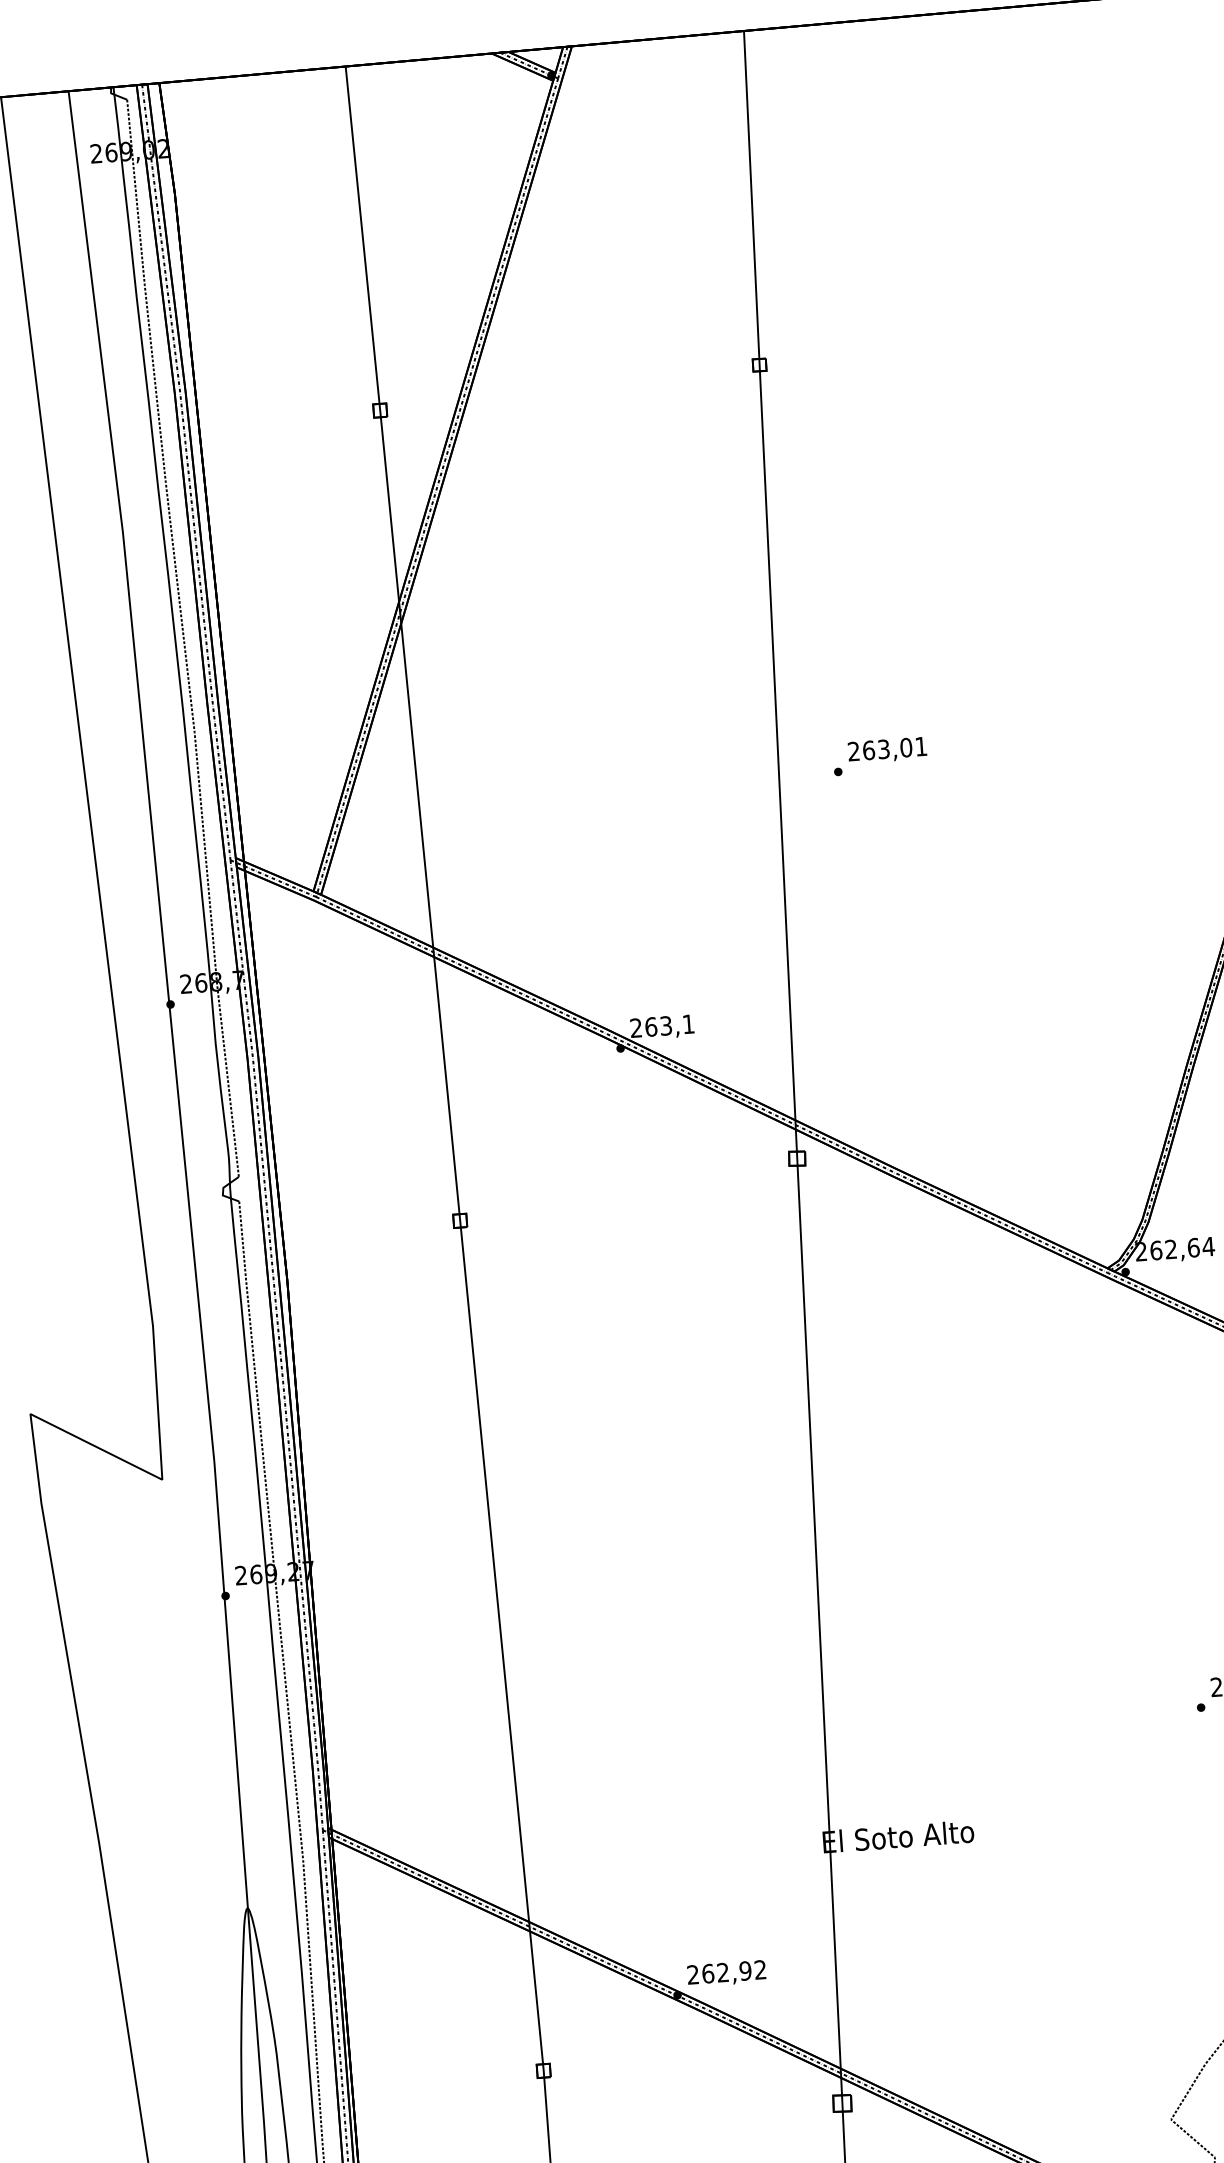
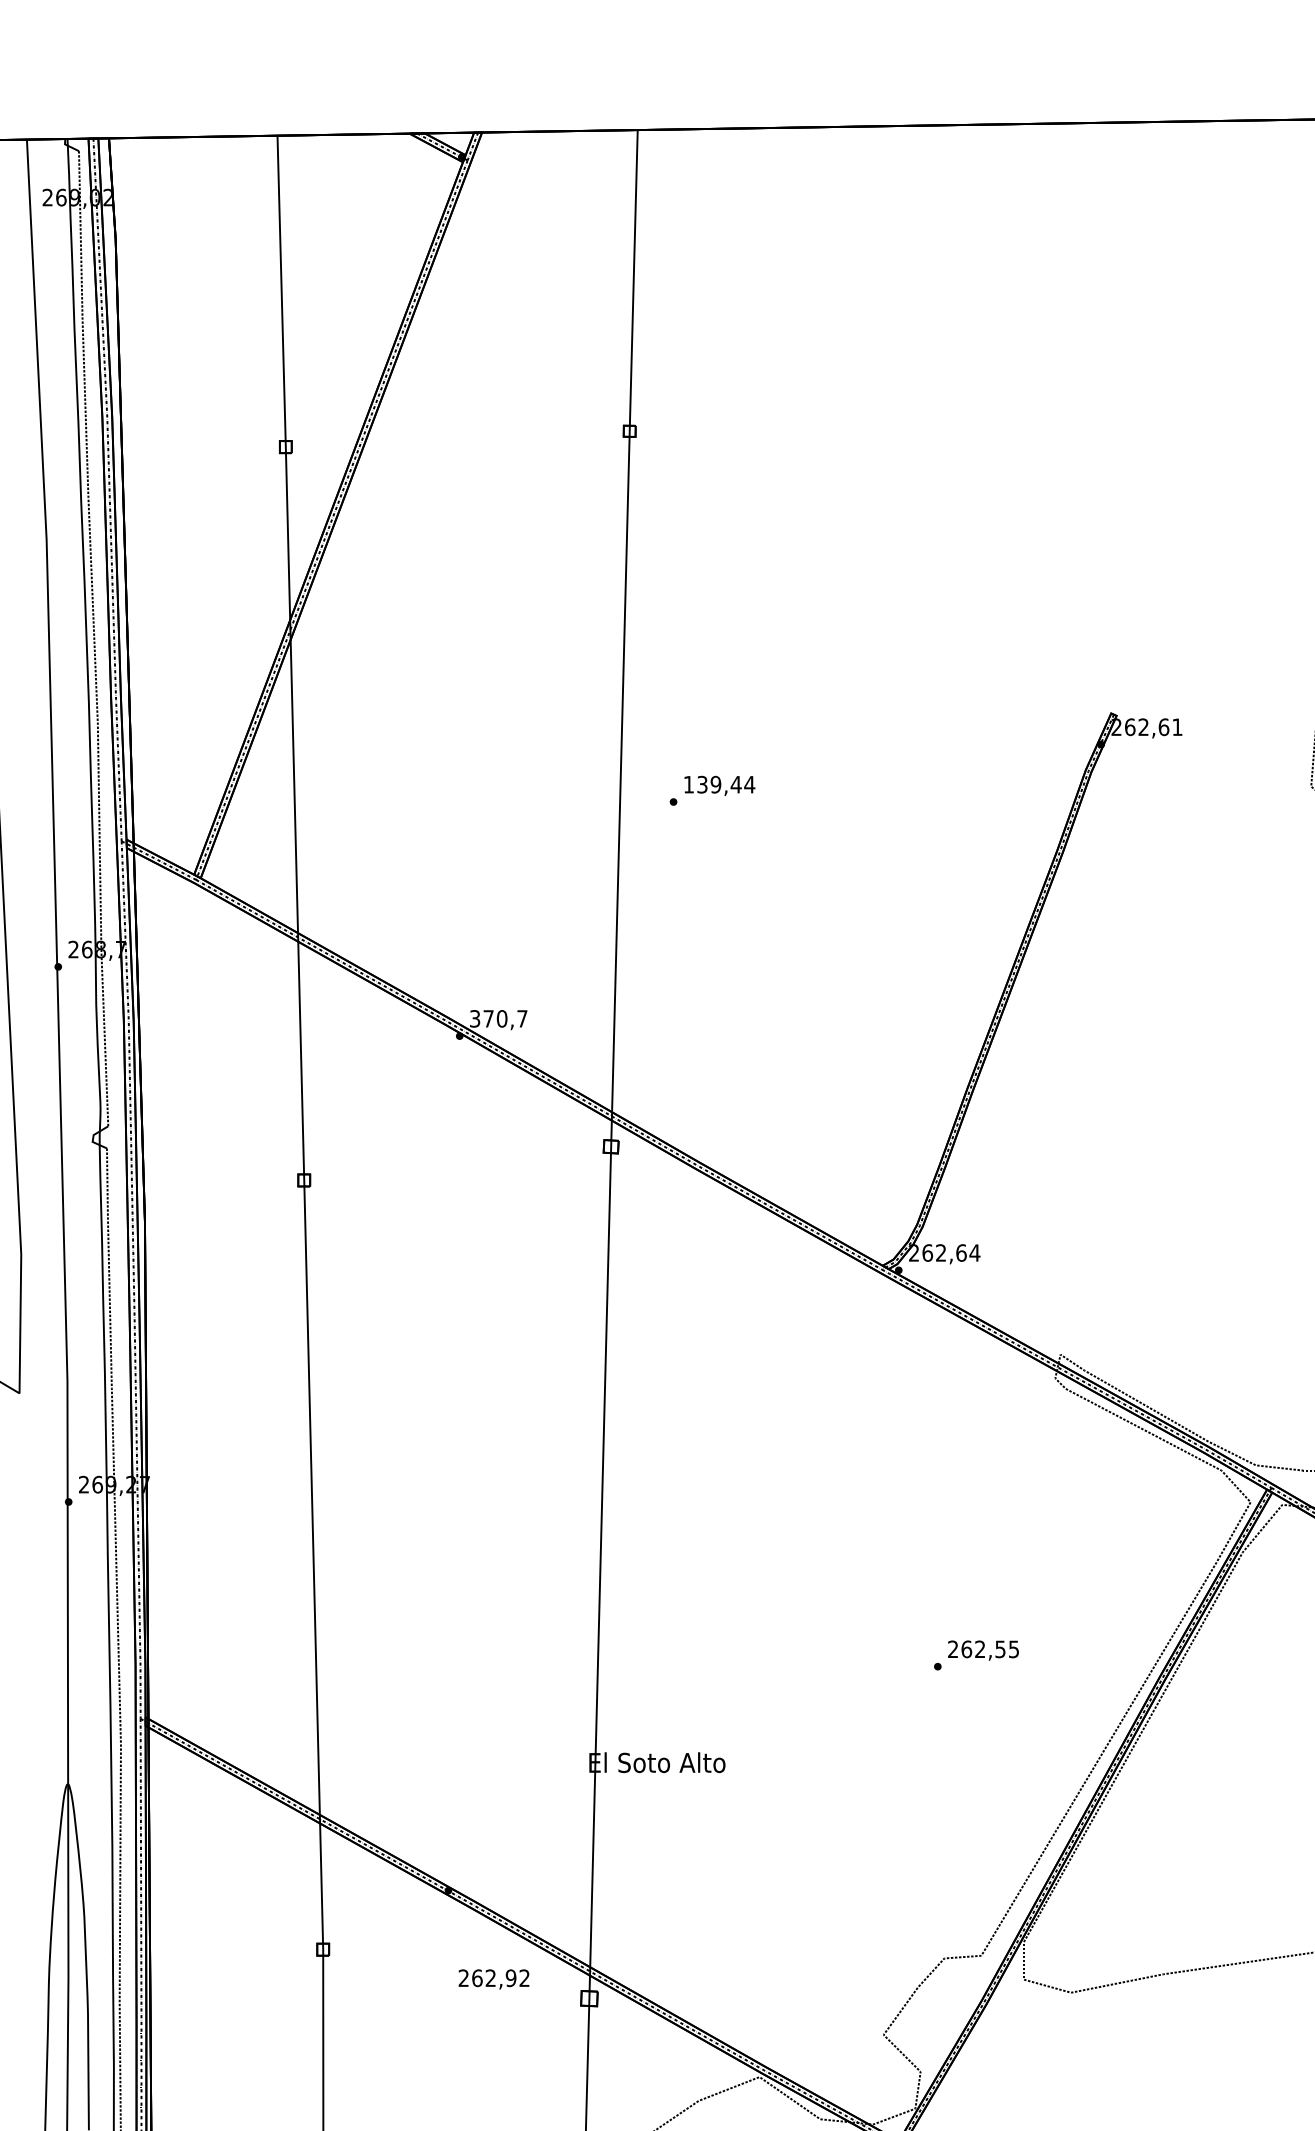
text: (887, 748) -> (719, 784), 263,01 -> 139,44
text: (662, 1025) -> (498, 1018), 263,1 -> 370,7
text: (726, 1973) -> (493, 1979), moved

